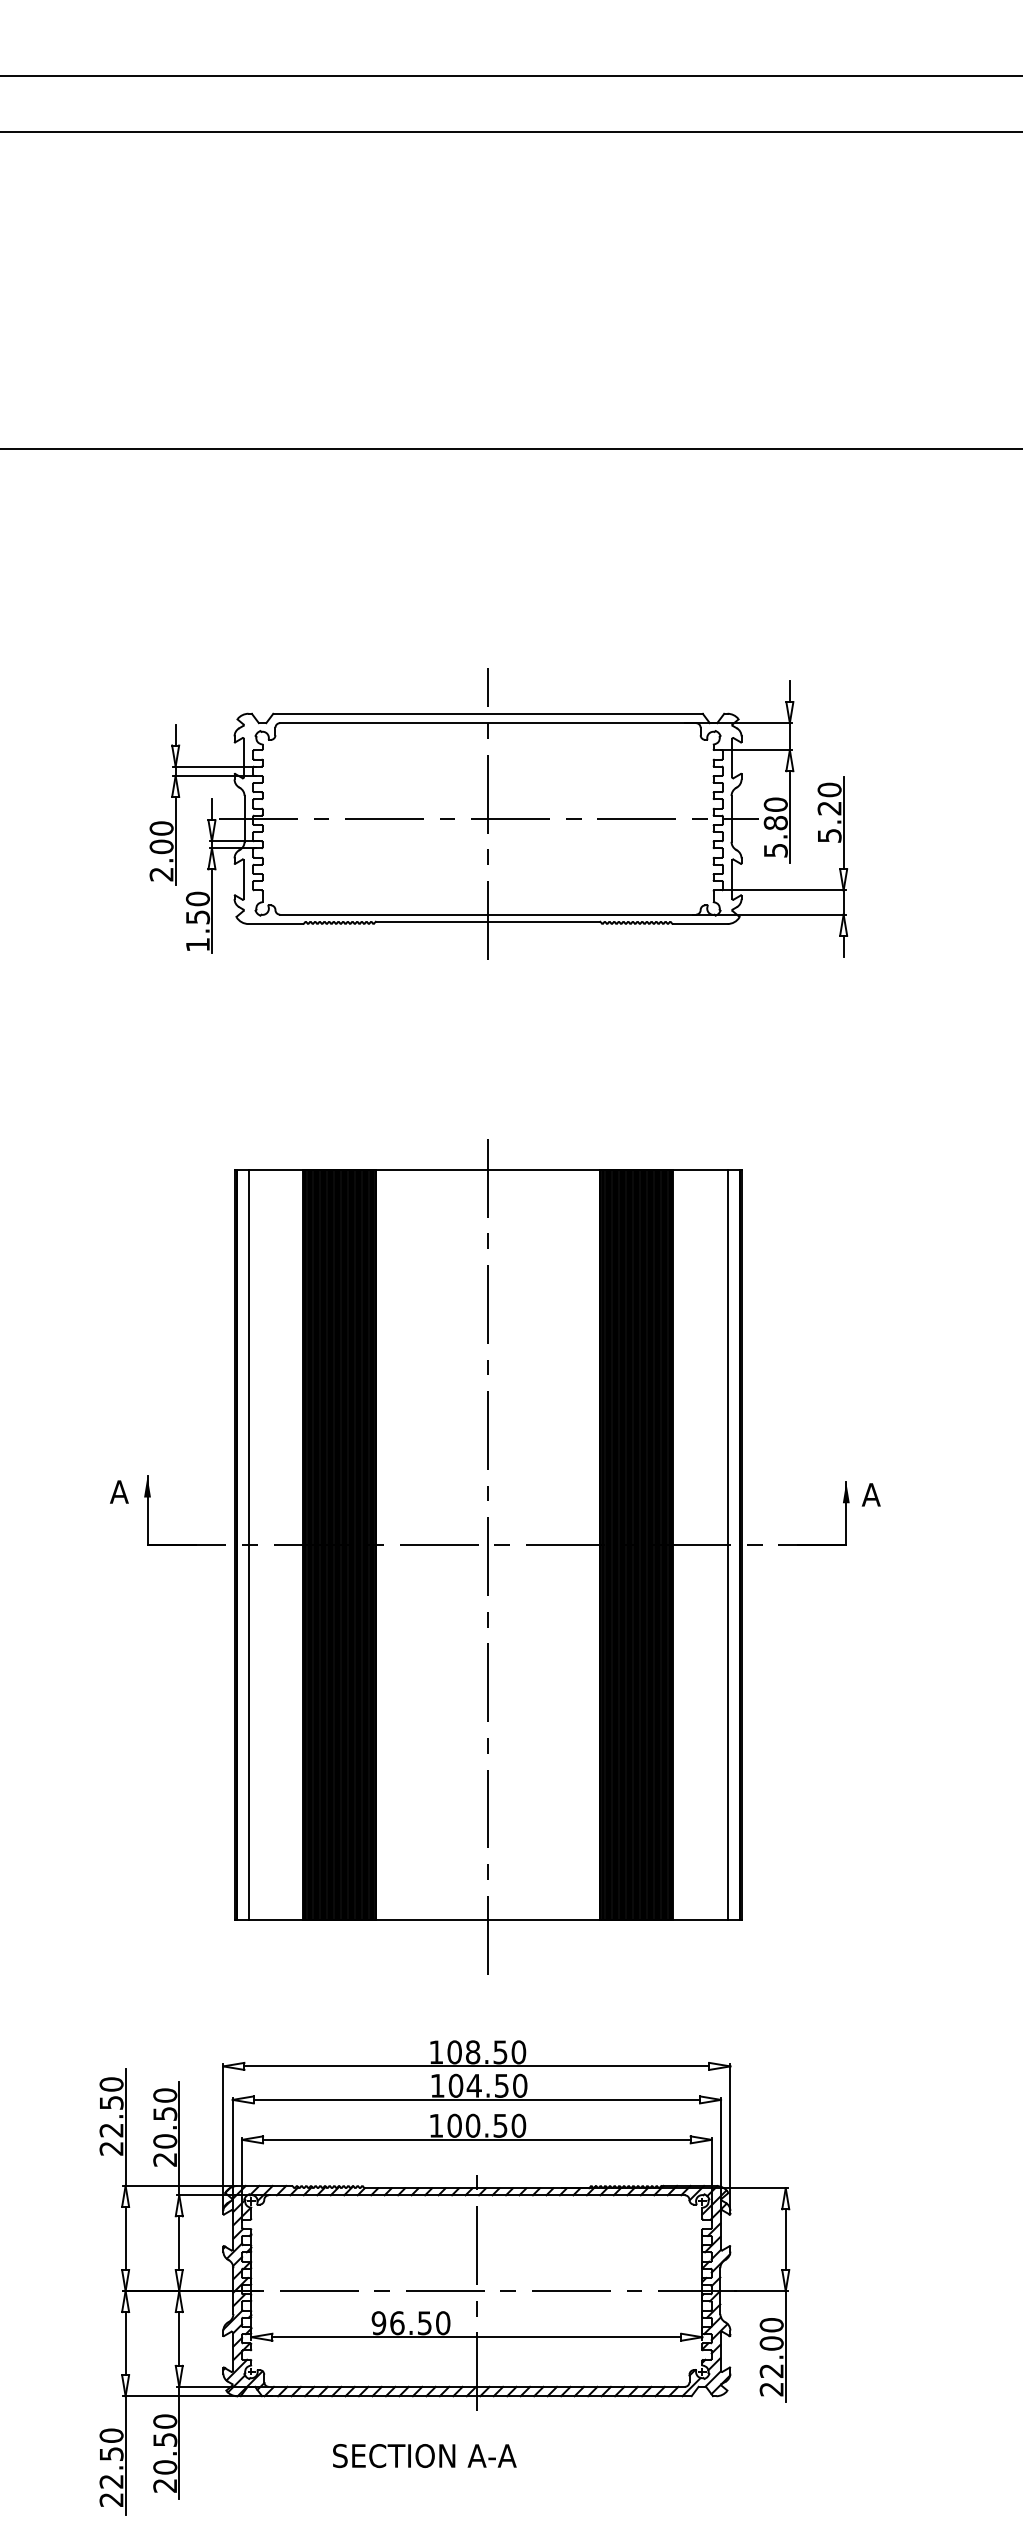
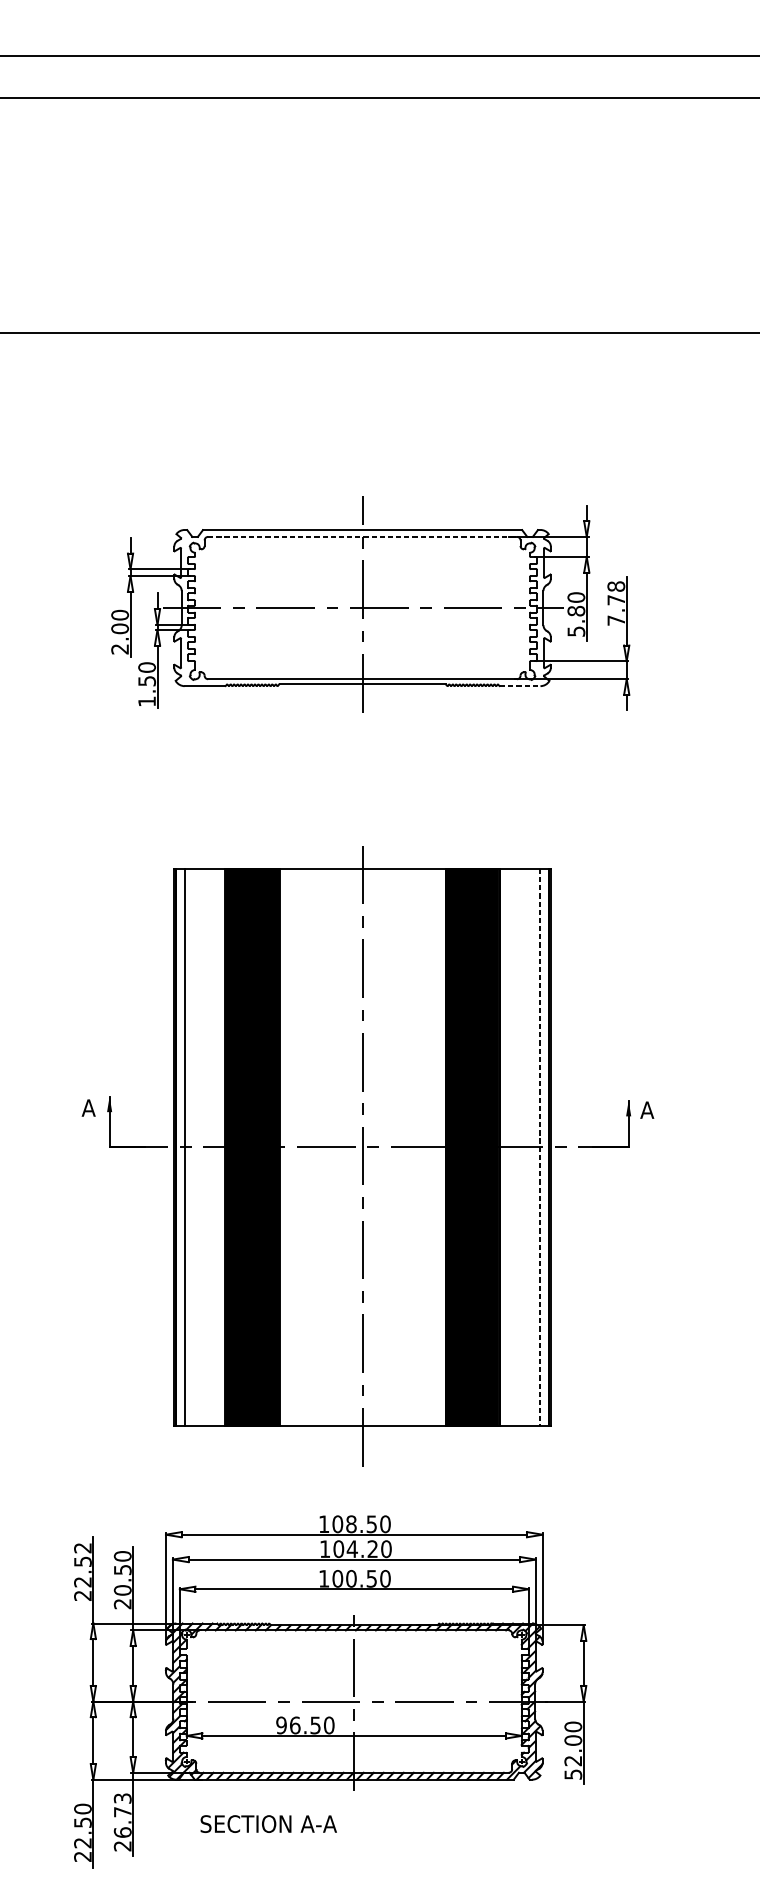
line: (488, 723) -> (362, 537), solid -> dashed
text: (829, 812) -> (616, 603), 5.20 -> 7.78
line: (700, 924) -> (520, 686), solid -> dashed
line: (727, 1544) -> (540, 1147), solid -> dashed
text: (111, 2084) -> (82, 1548), 22.50 -> 22.52
text: (501, 2085) -> (372, 1548), 104.50 -> 104.20
text: (771, 2389) -> (573, 1774), 22.00 -> 52.00
text: (165, 2444) -> (122, 1815), 20.50 -> 26.73
text: (424, 2455) -> (268, 1823), moved

